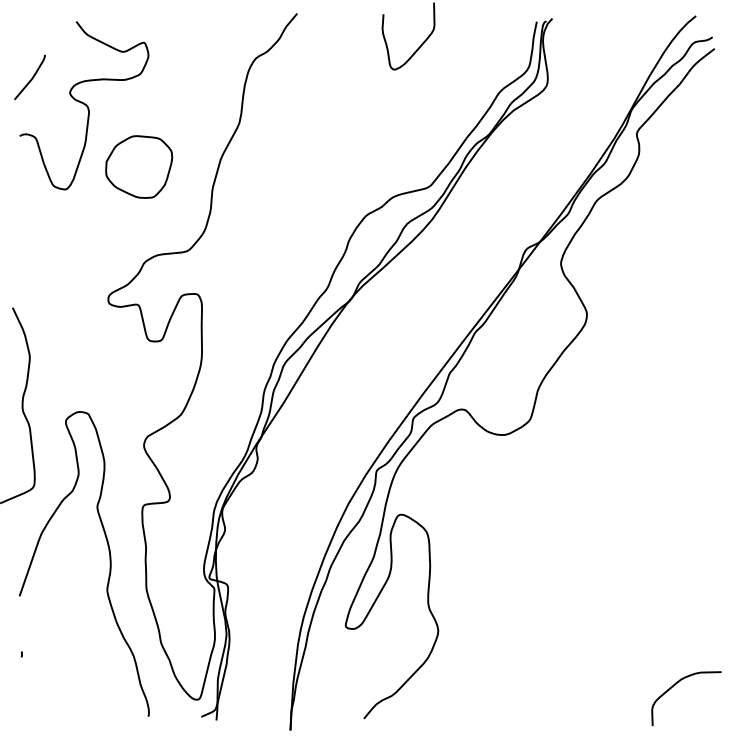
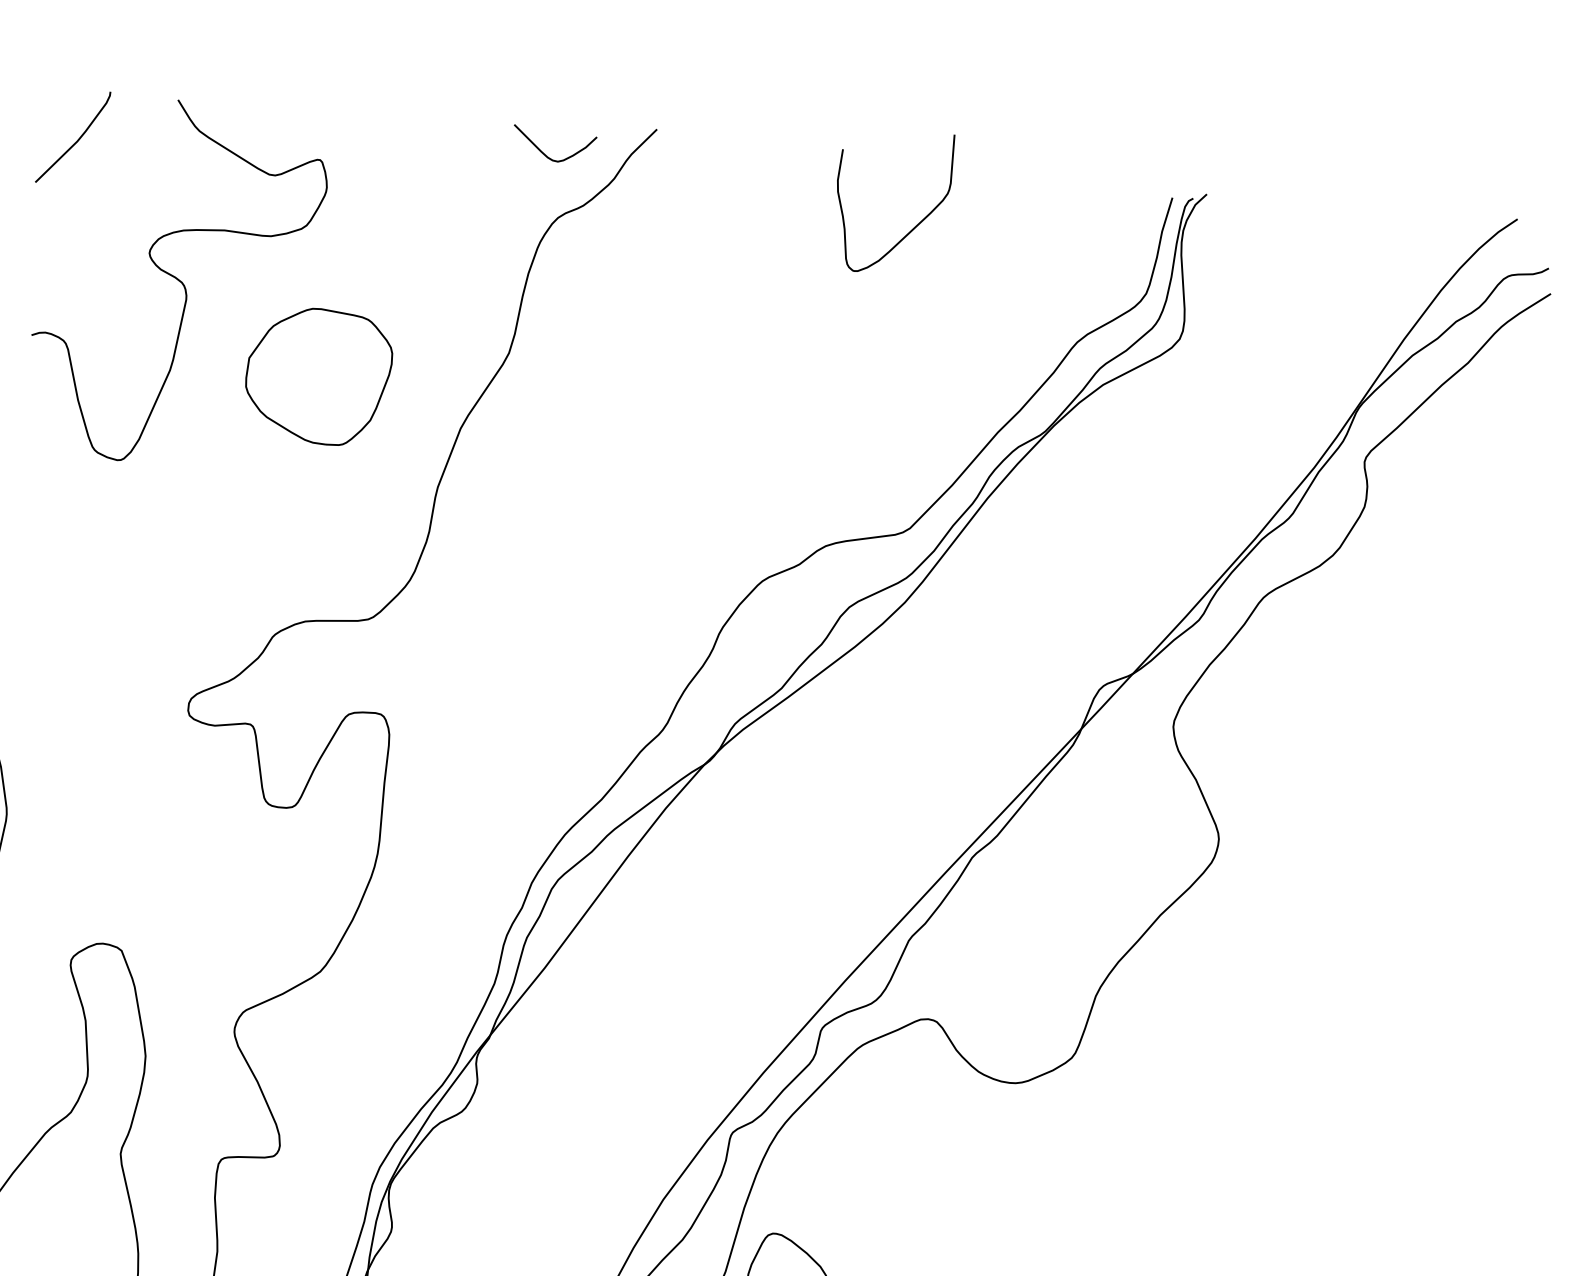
curve: (246, 28) -> (544, 150), added
curve: (31, 77) -> (76, 137), moved
part: (138, 166) -> (317, 375), moved

